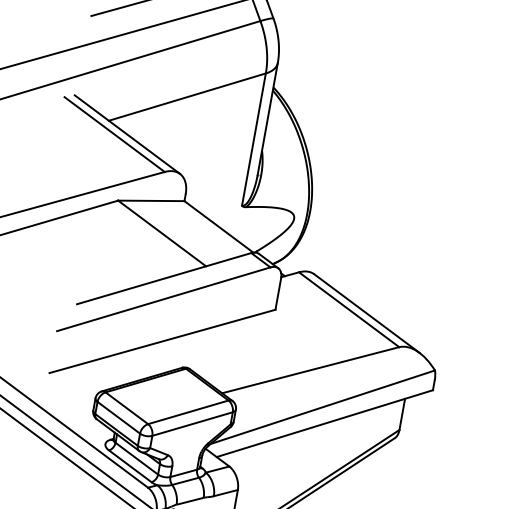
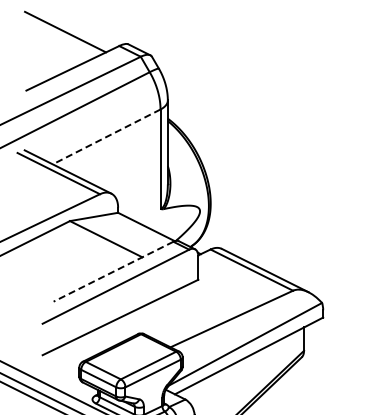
line: (187, 97) -> (106, 137), solid -> dashed
line: (164, 278) -> (113, 271), solid -> dashed

